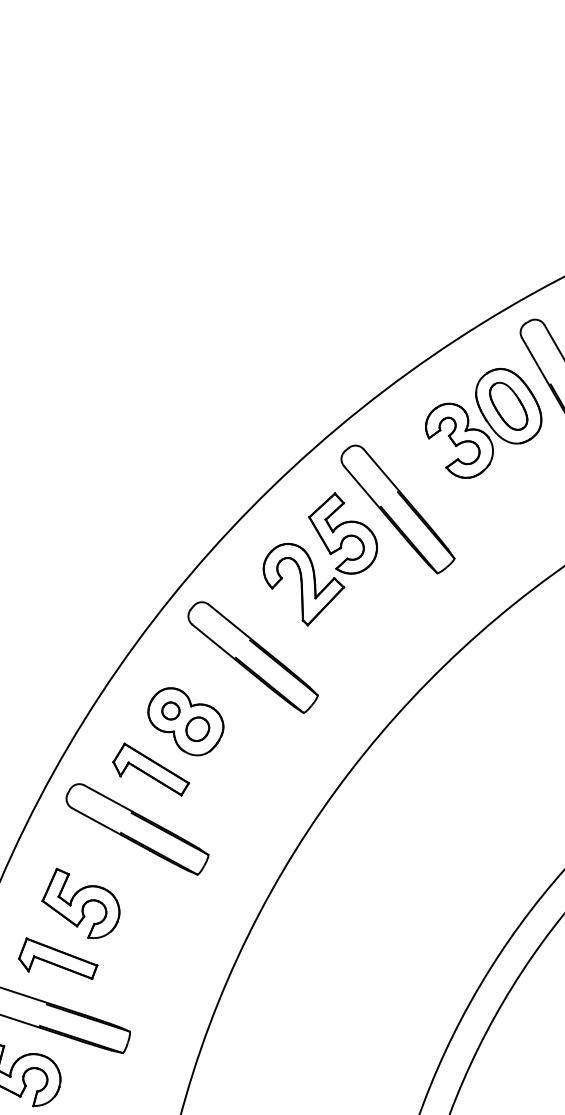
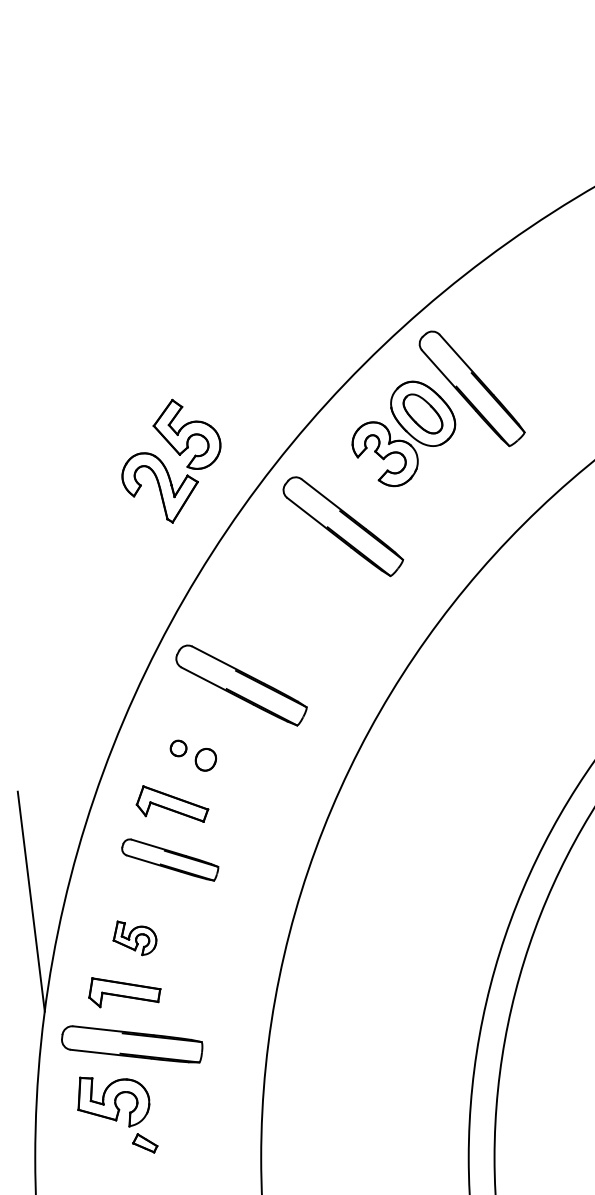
part: (312, 562) -> (165, 465), moved
part: (185, 721) -> (193, 755), removed
part: (136, 828) -> (169, 859), size x0.7
part: (80, 905) -> (134, 938), size x0.6

